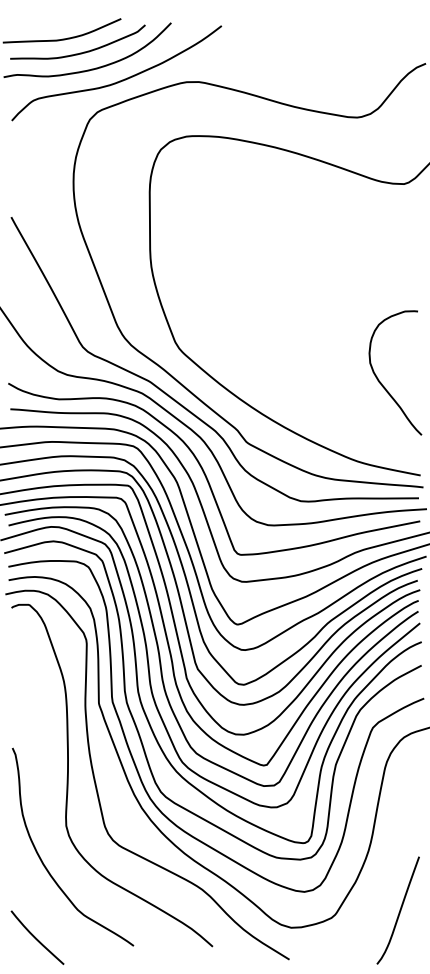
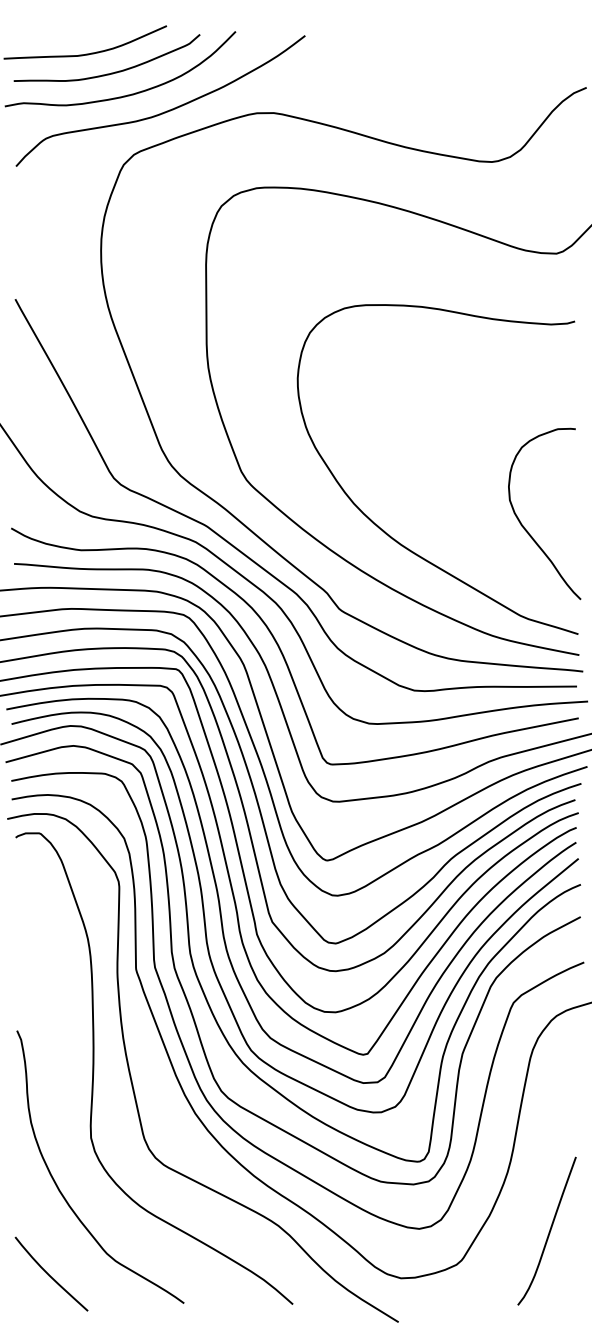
curve: (280, 385) -> (386, 531), added
curve: (399, 910) -> (548, 1231), moved
curve: (36, 937) -> (50, 1273), moved

